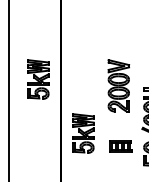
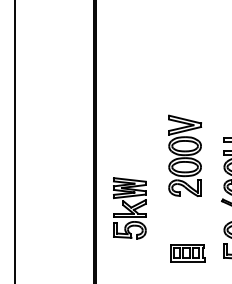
part: (38, 79) -> (59, 124), removed
part: (118, 85) -> (184, 155), moved
part: (120, 146) -> (187, 253), moved

